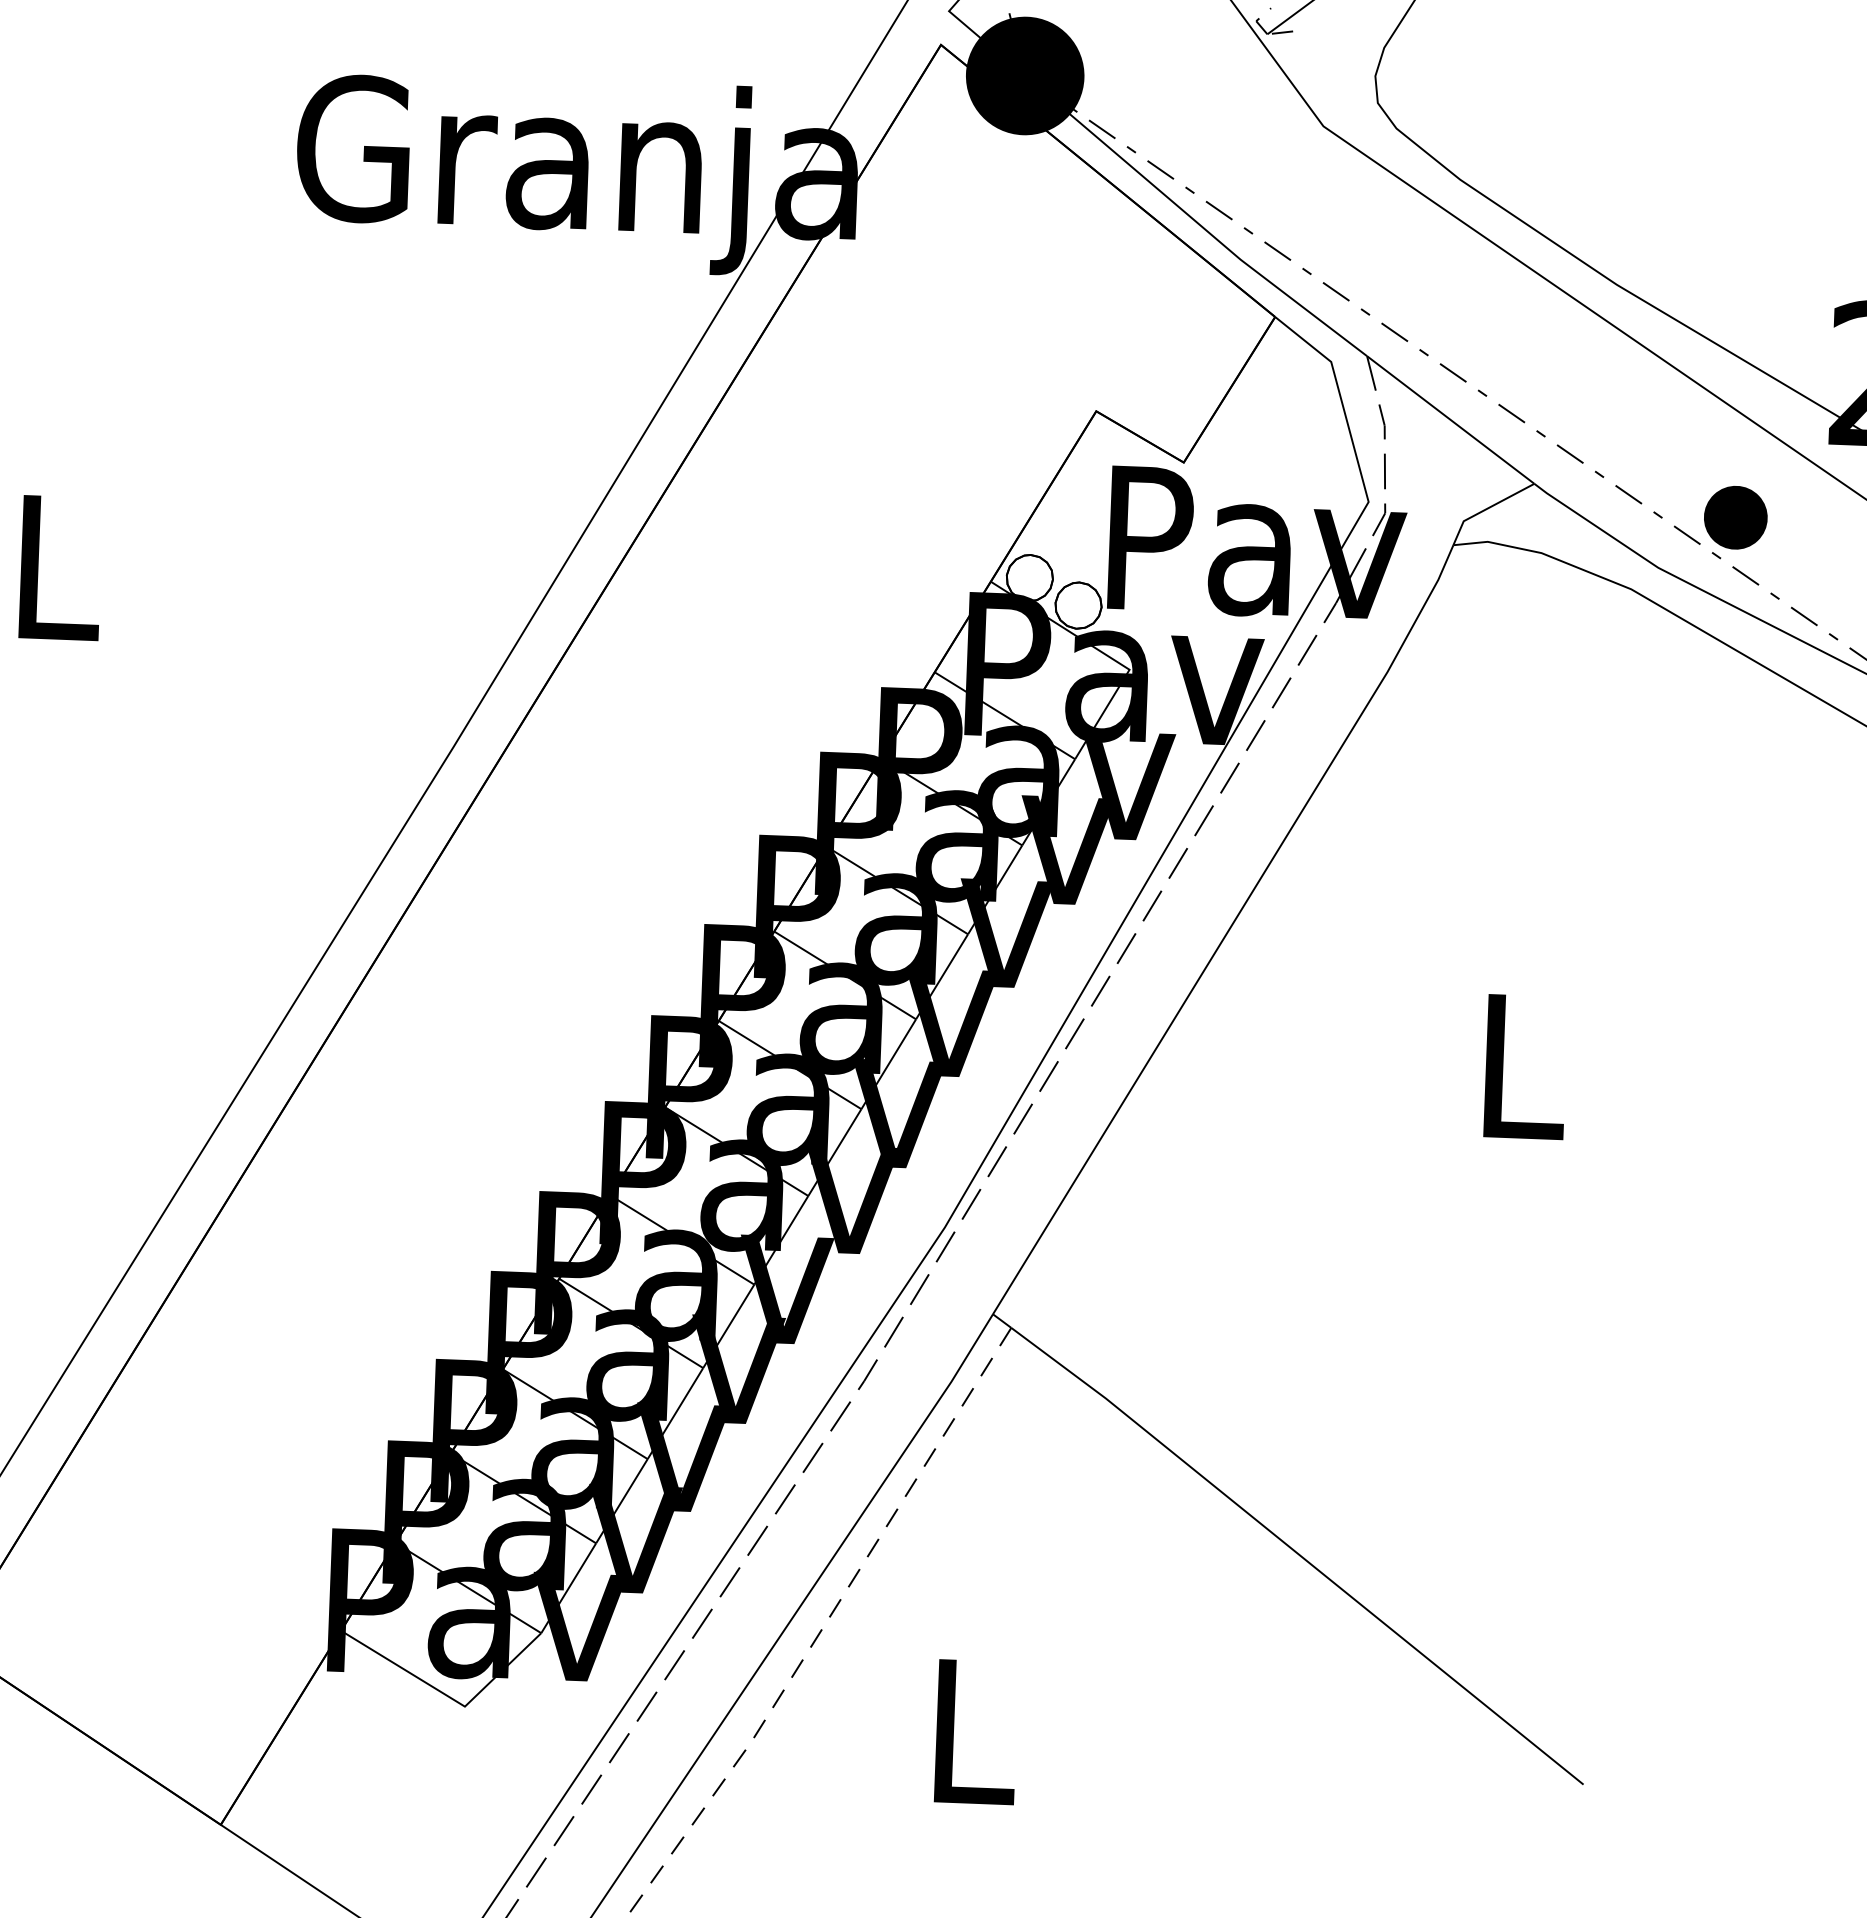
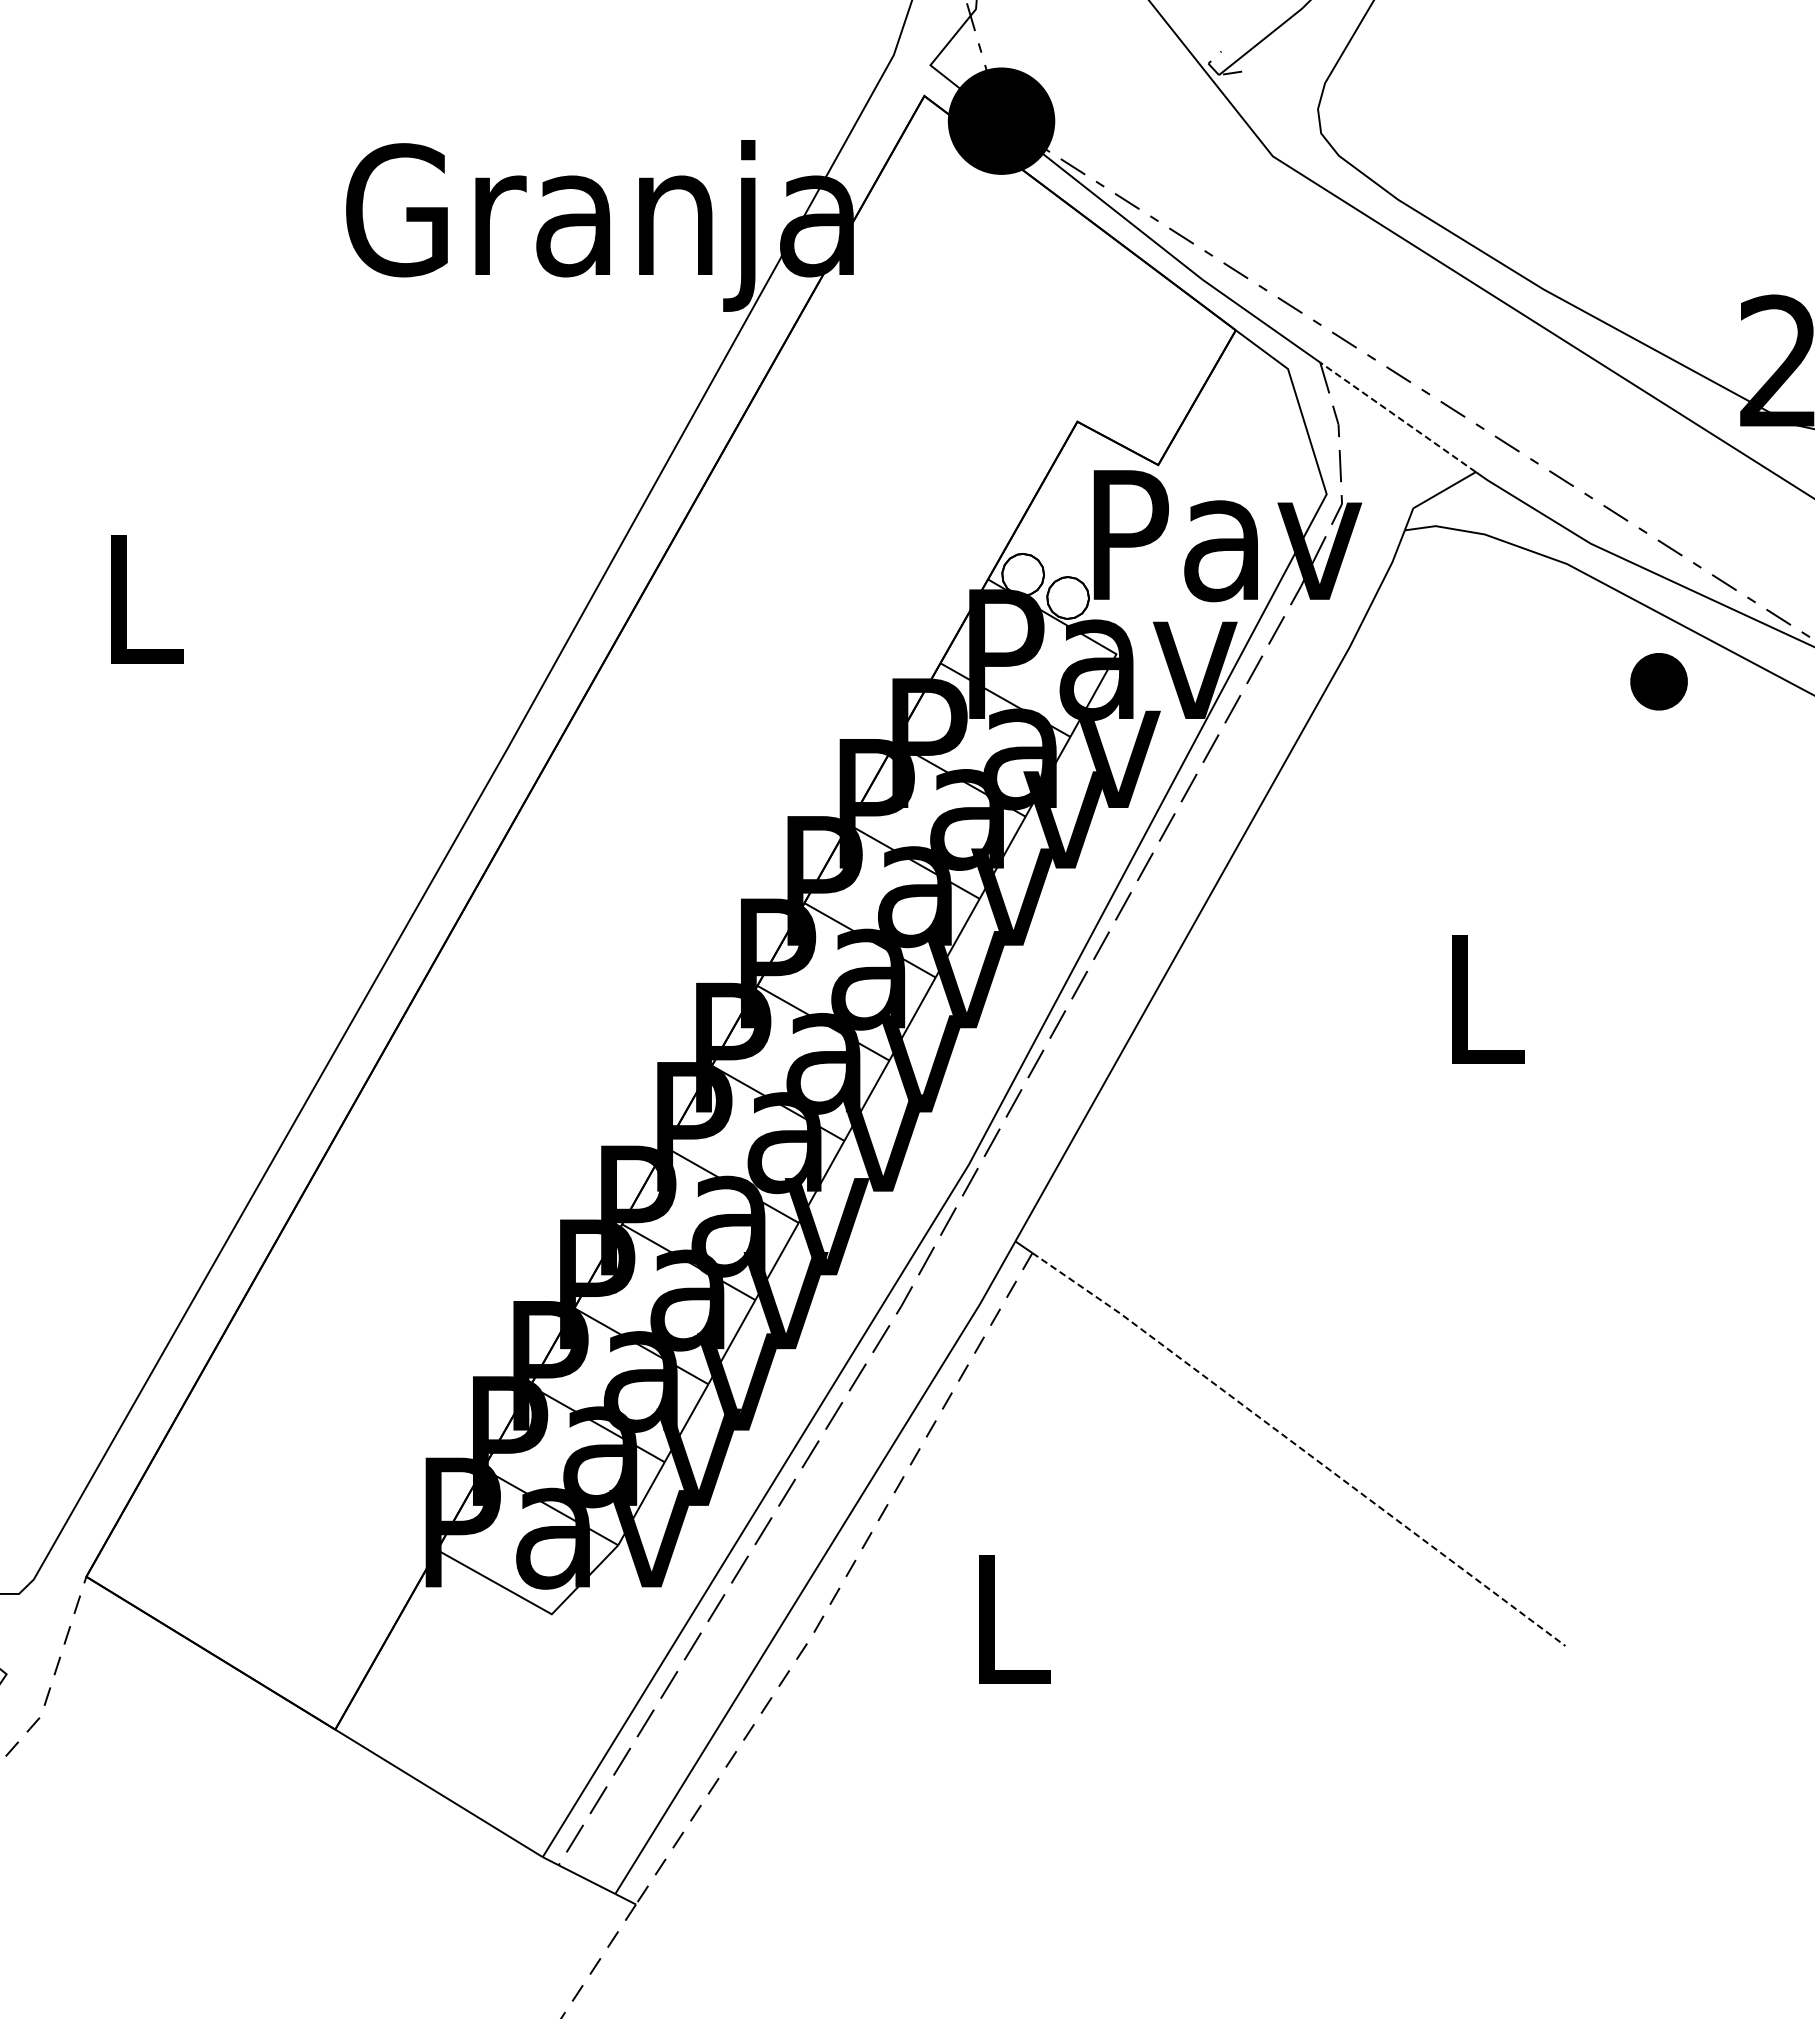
line: (1450, 420) -> (1397, 417), solid -> dashed
part: (1735, 517) -> (1658, 681), moved
line: (1298, 1554) -> (1299, 1447), solid -> dashed

